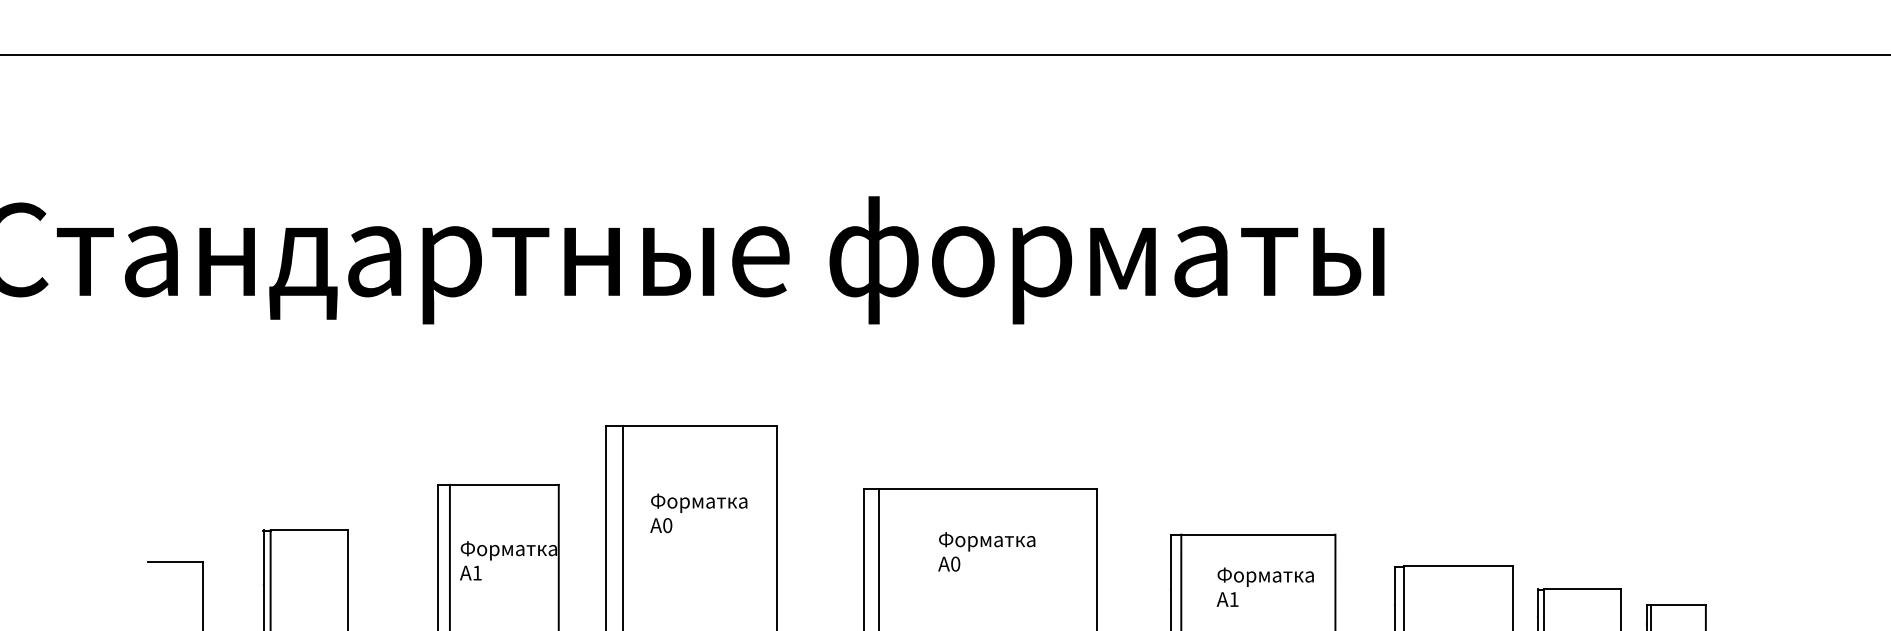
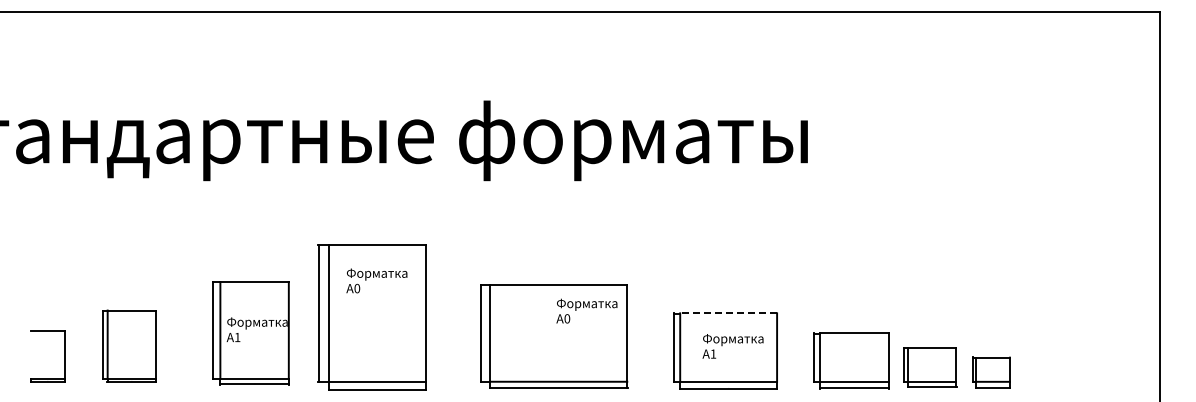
text: (698, 512) -> (376, 280), moved
line: (1258, 534) -> (728, 313), solid -> dashed
text: (986, 550) -> (586, 310), moved

